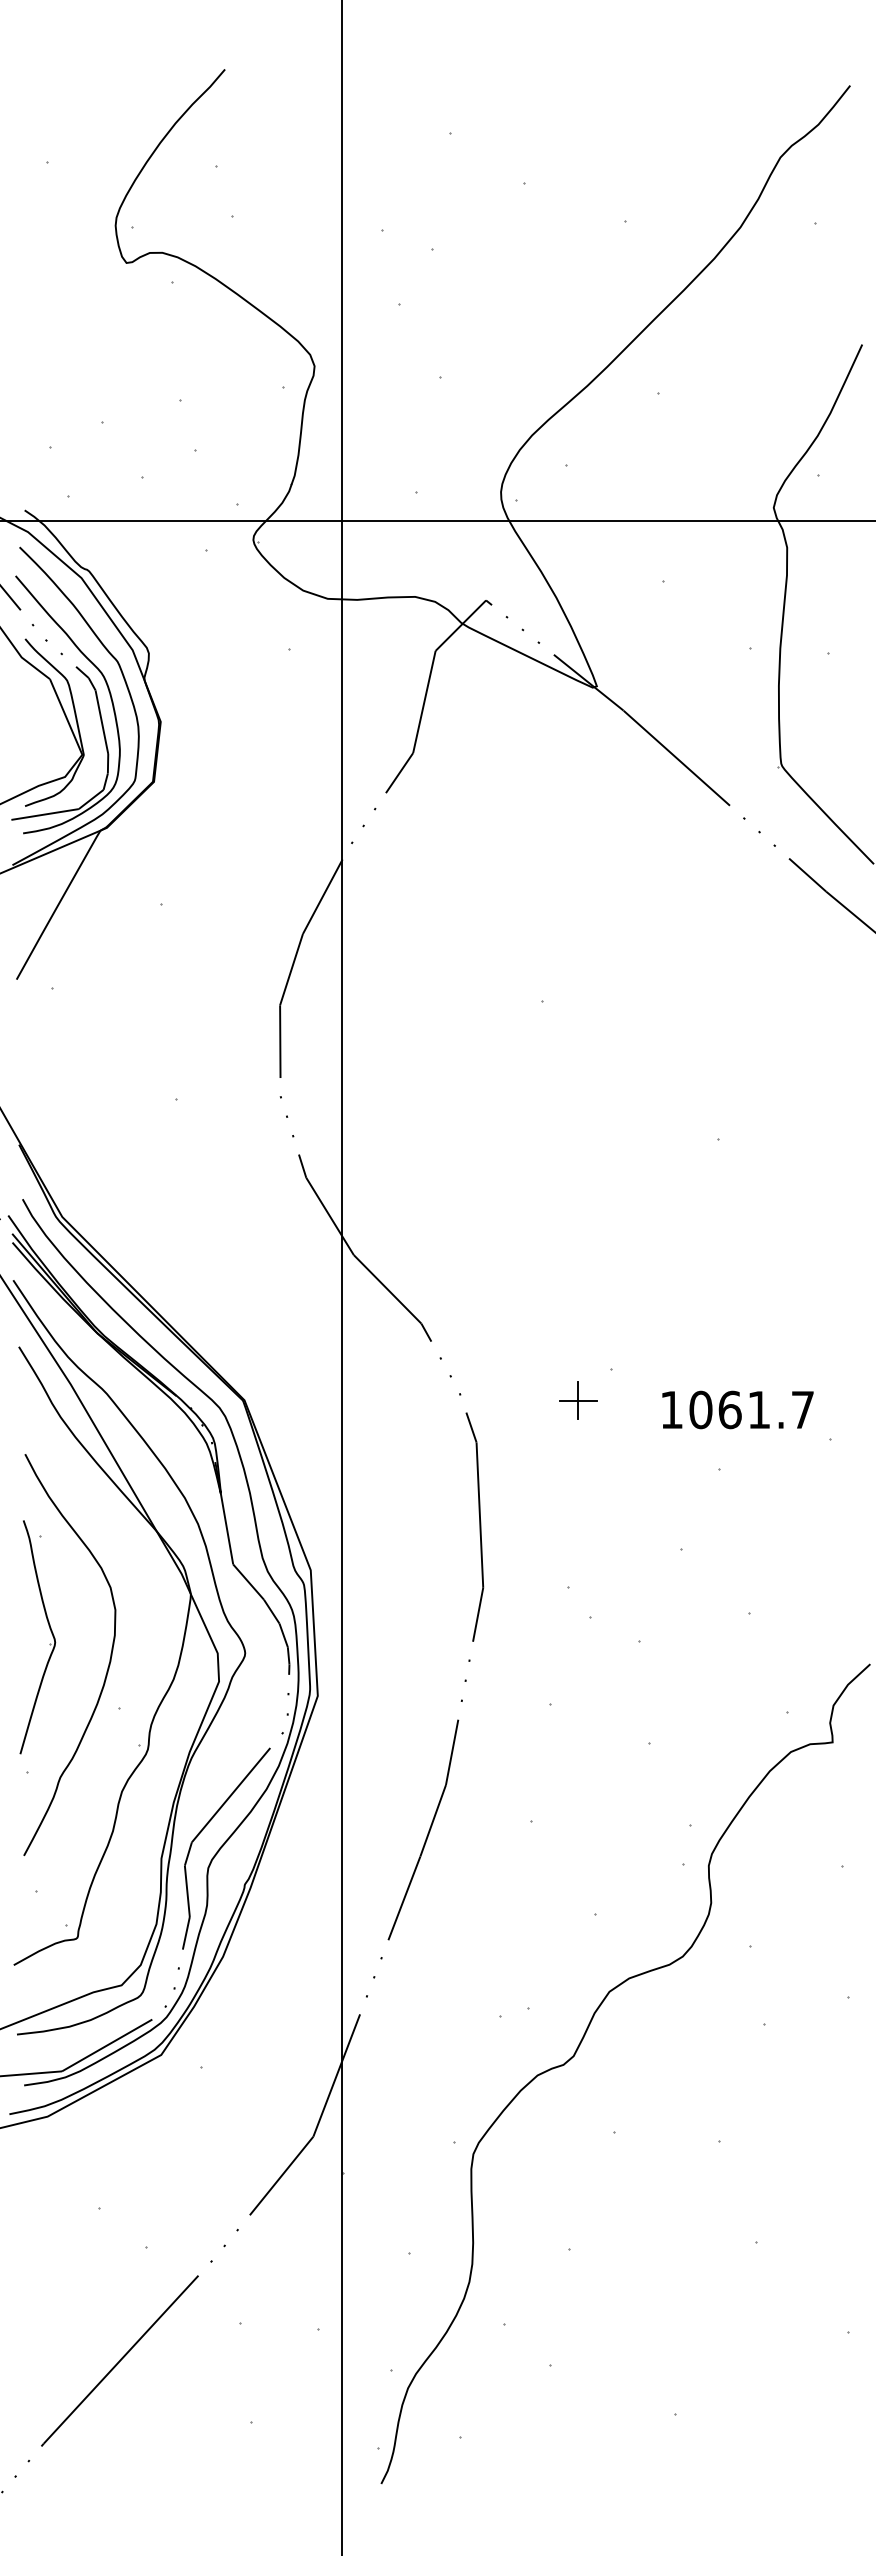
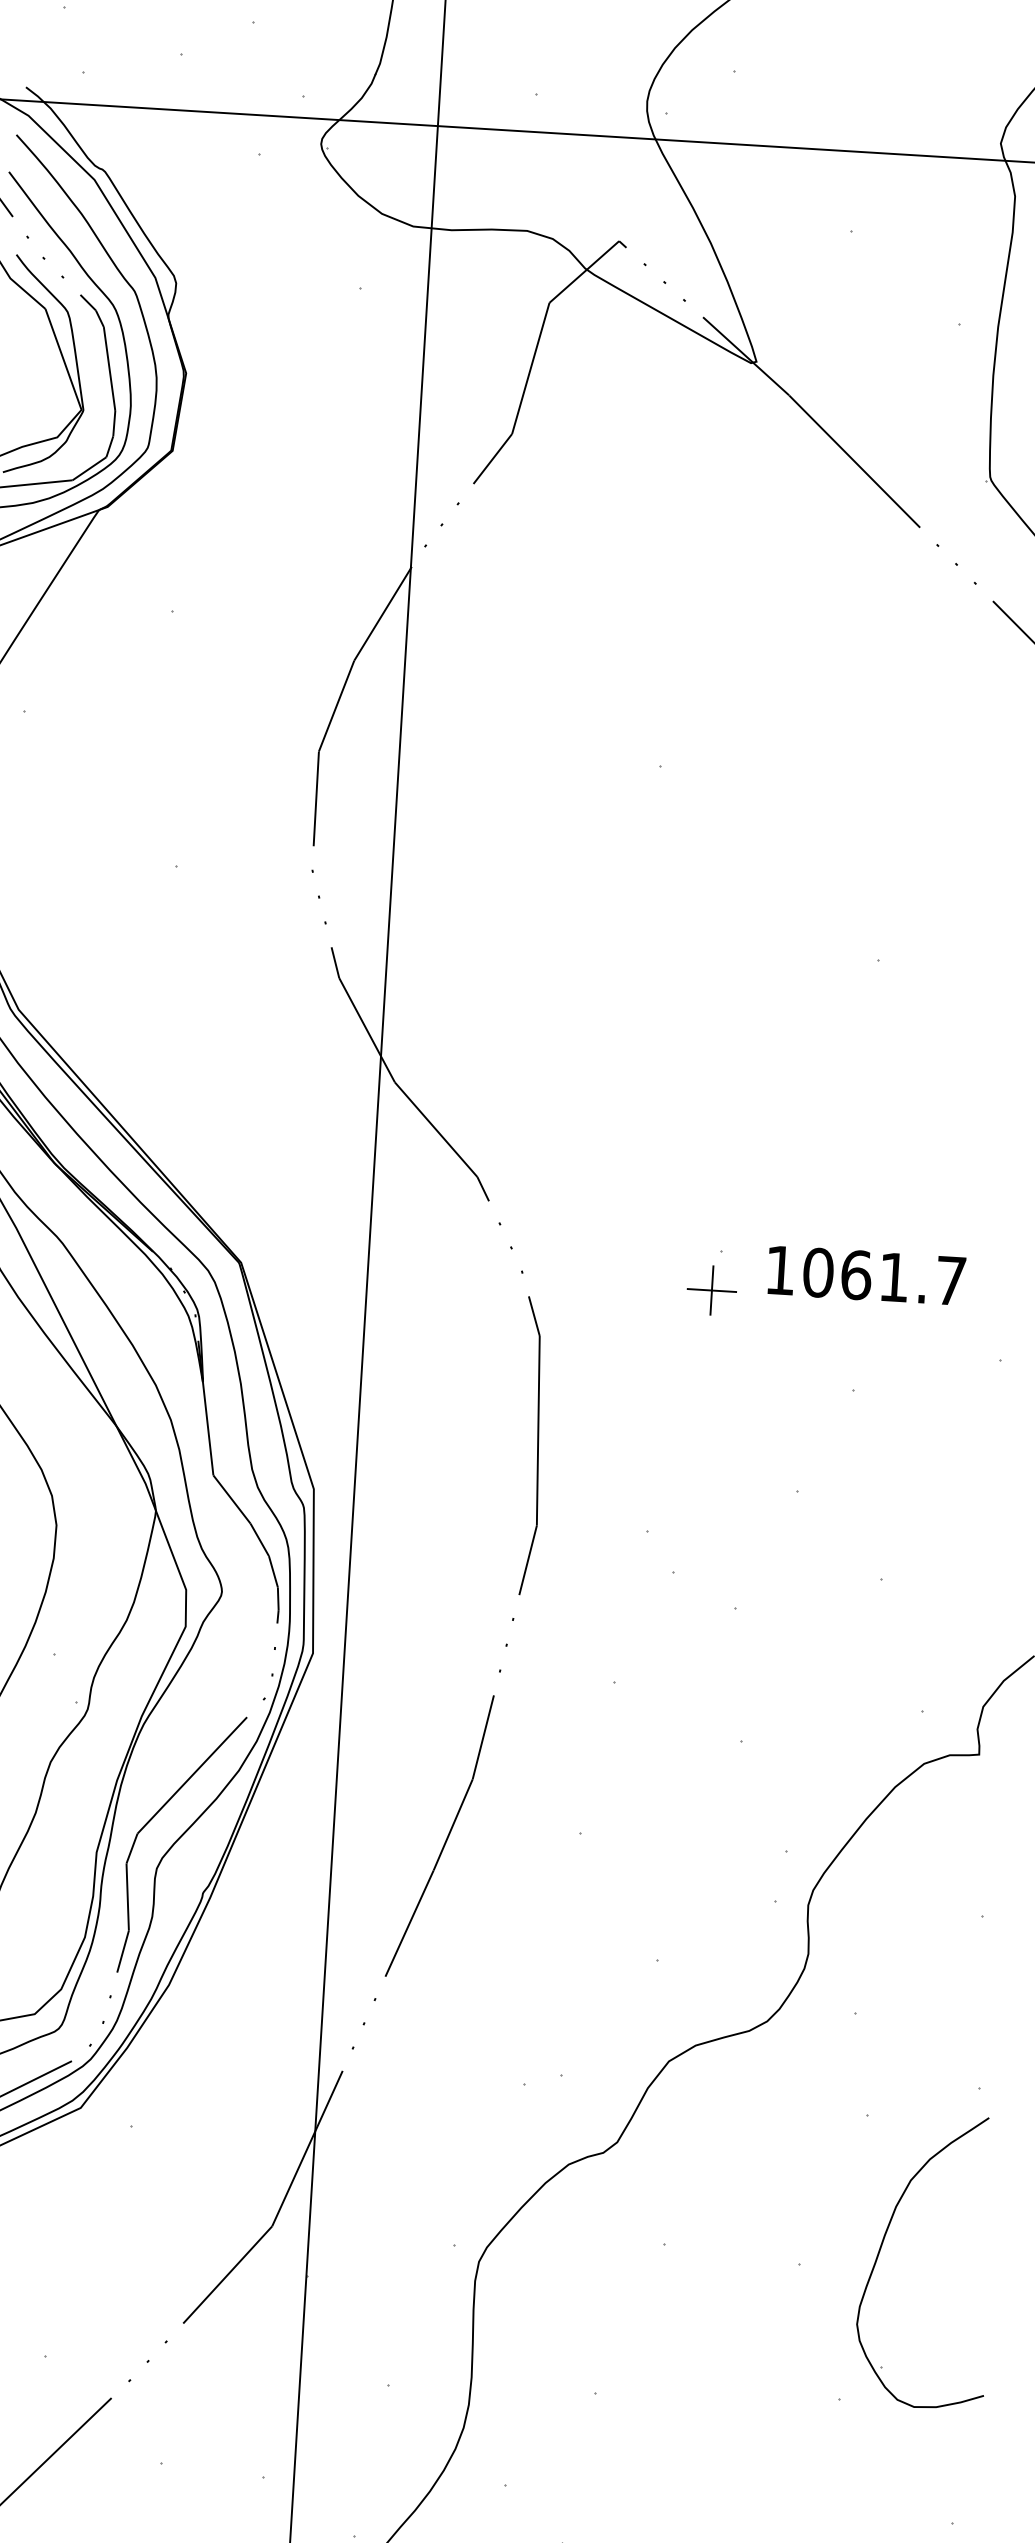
part: (578, 1400) -> (712, 1290), moved
text: (737, 1409) -> (865, 1275), moved
part: (781, 2124) -> (882, 2247), added

